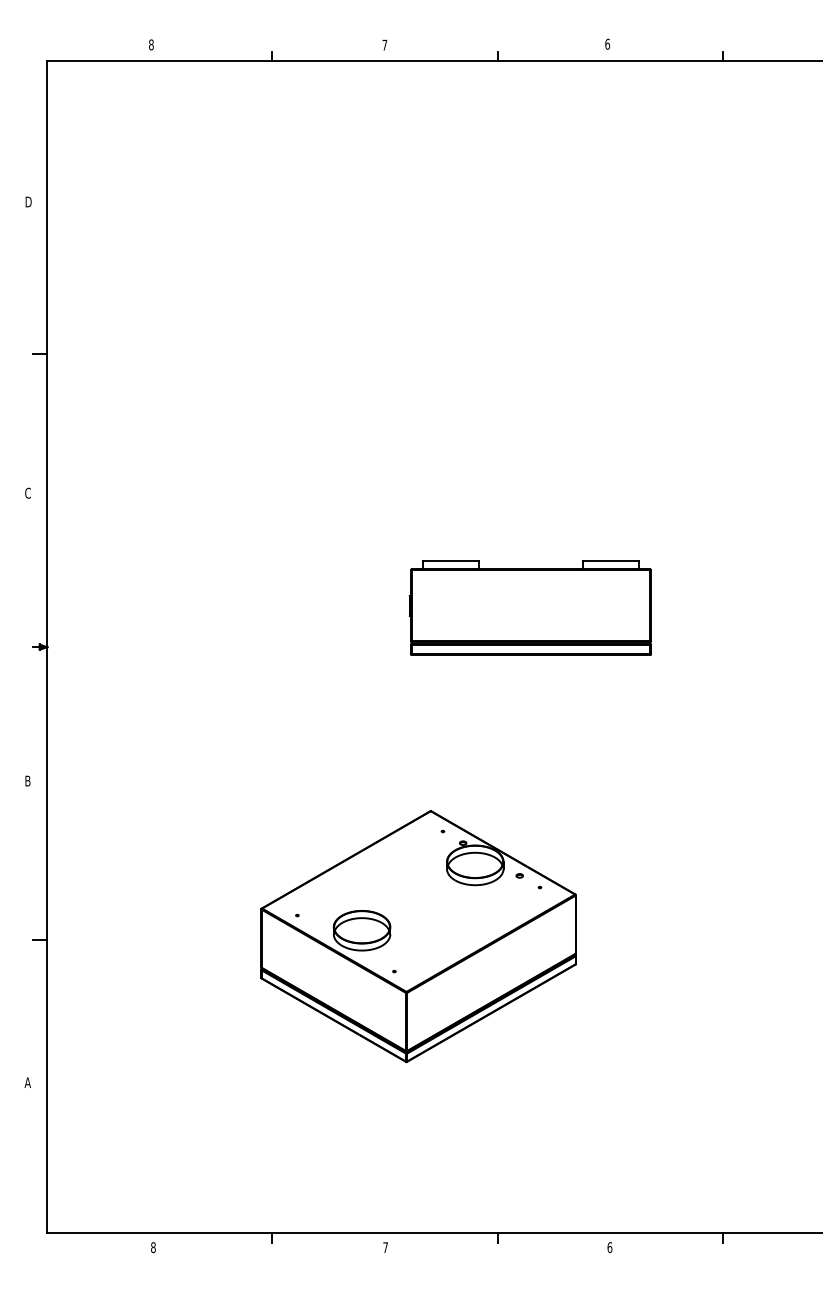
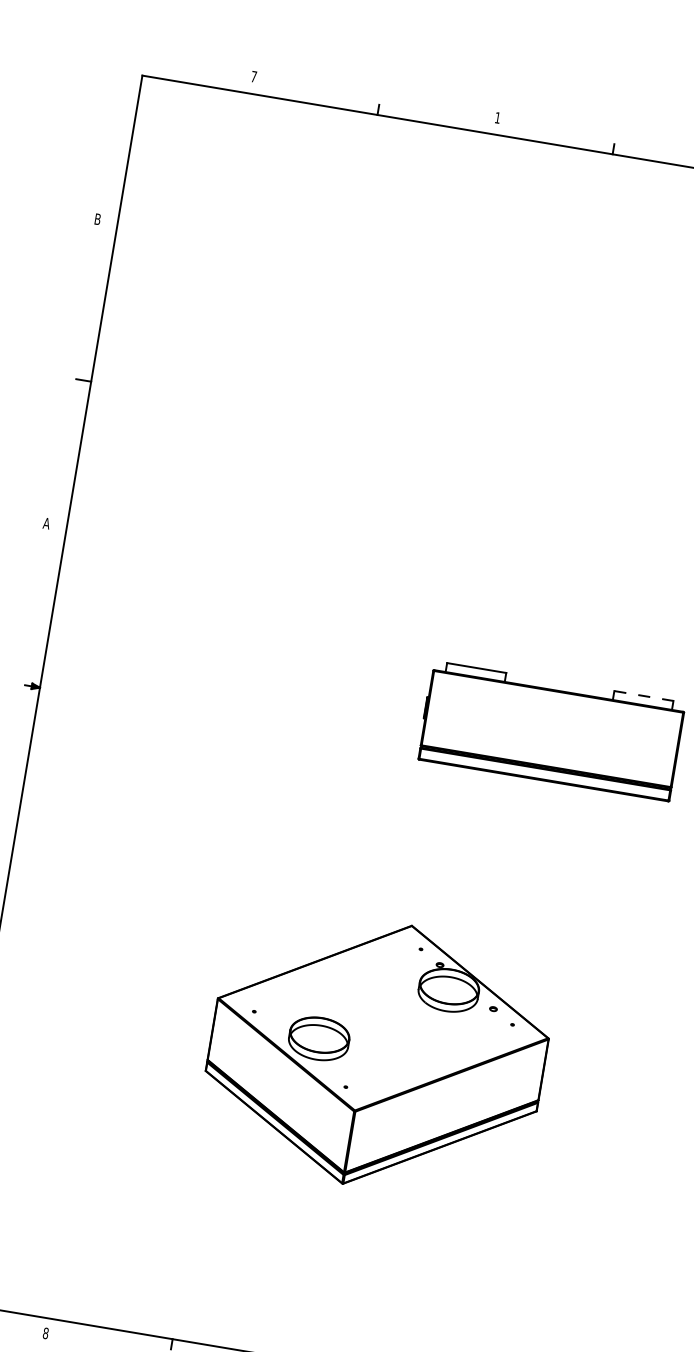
text: (151, 44) -> (254, 76), 8 -> 7
text: (384, 44) -> (497, 117), 7 -> 1
text: (28, 201) -> (98, 218), D -> B
text: (27, 492) -> (46, 522), C -> A
line: (611, 560) -> (644, 695), solid -> dashed

